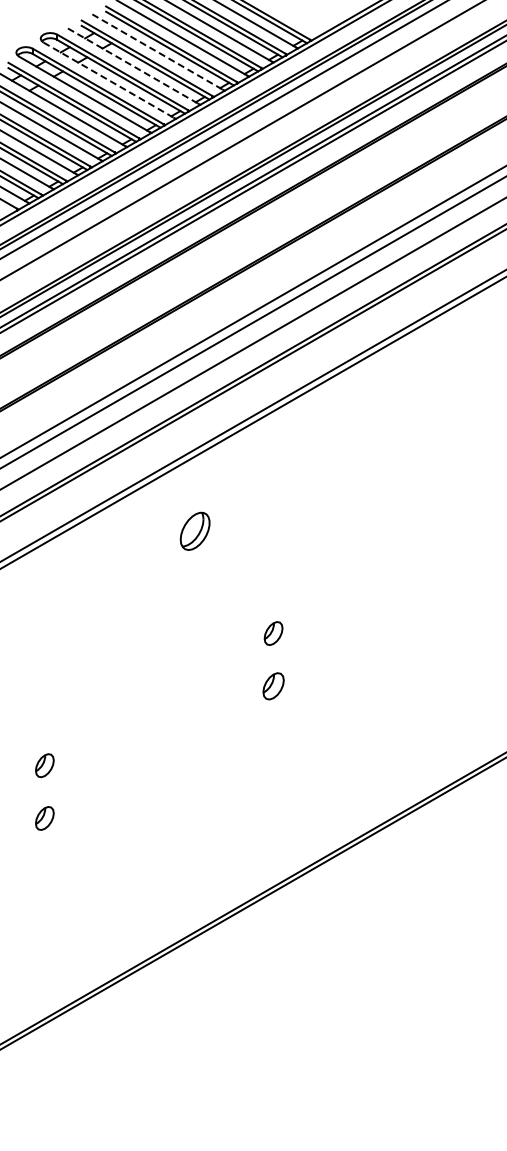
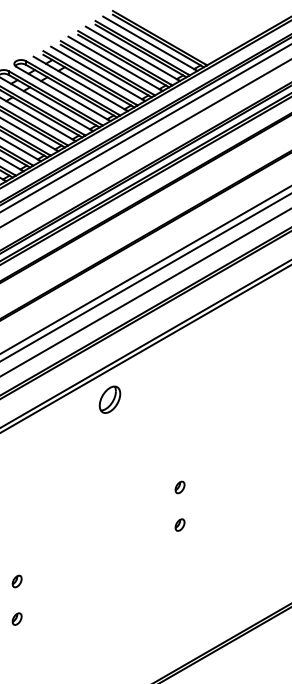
line: (157, 52) -> (97, 73), dashed -> solid
line: (133, 66) -> (80, 83), dashed -> solid
line: (108, 80) -> (62, 93), dashed -> solid
part: (194, 530) -> (109, 399), moved
part: (273, 633) -> (180, 487), size x0.71
part: (273, 686) -> (180, 525), size x0.62
part: (44, 765) -> (16, 581), size x0.71
part: (44, 818) -> (16, 619), size x0.71

